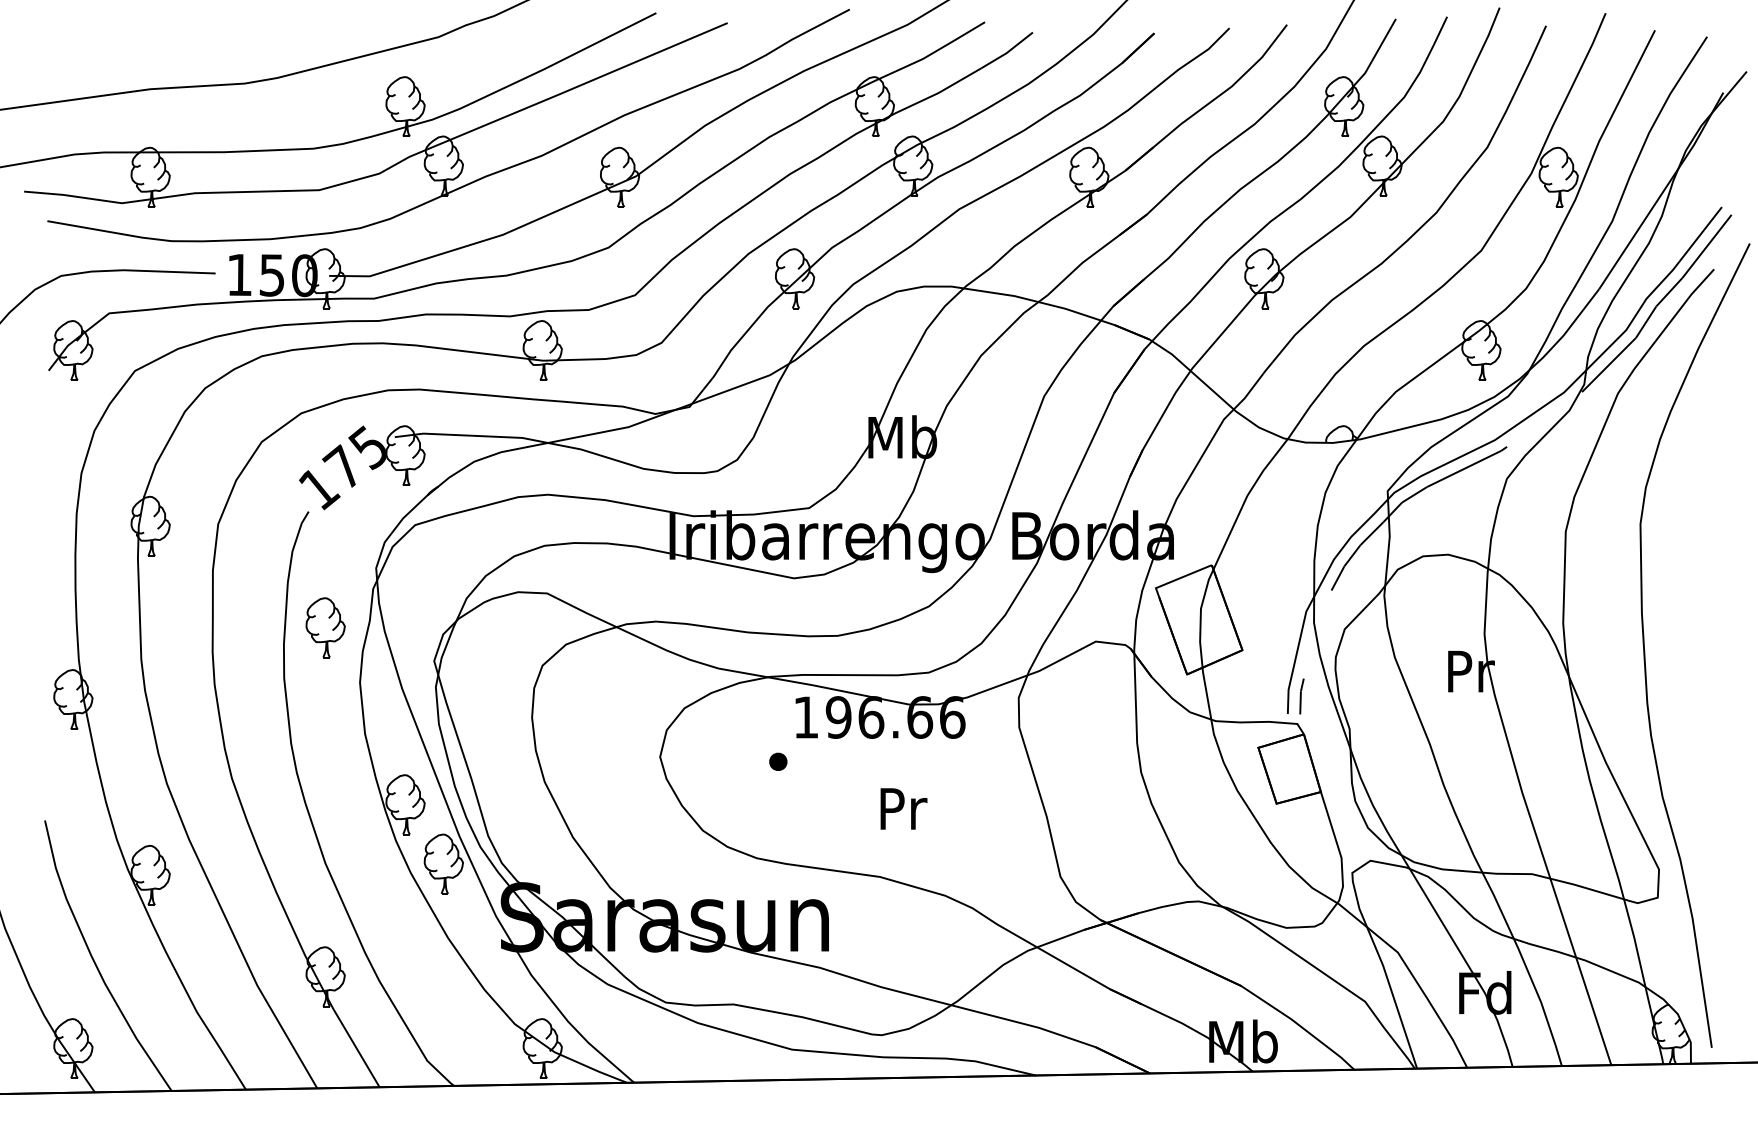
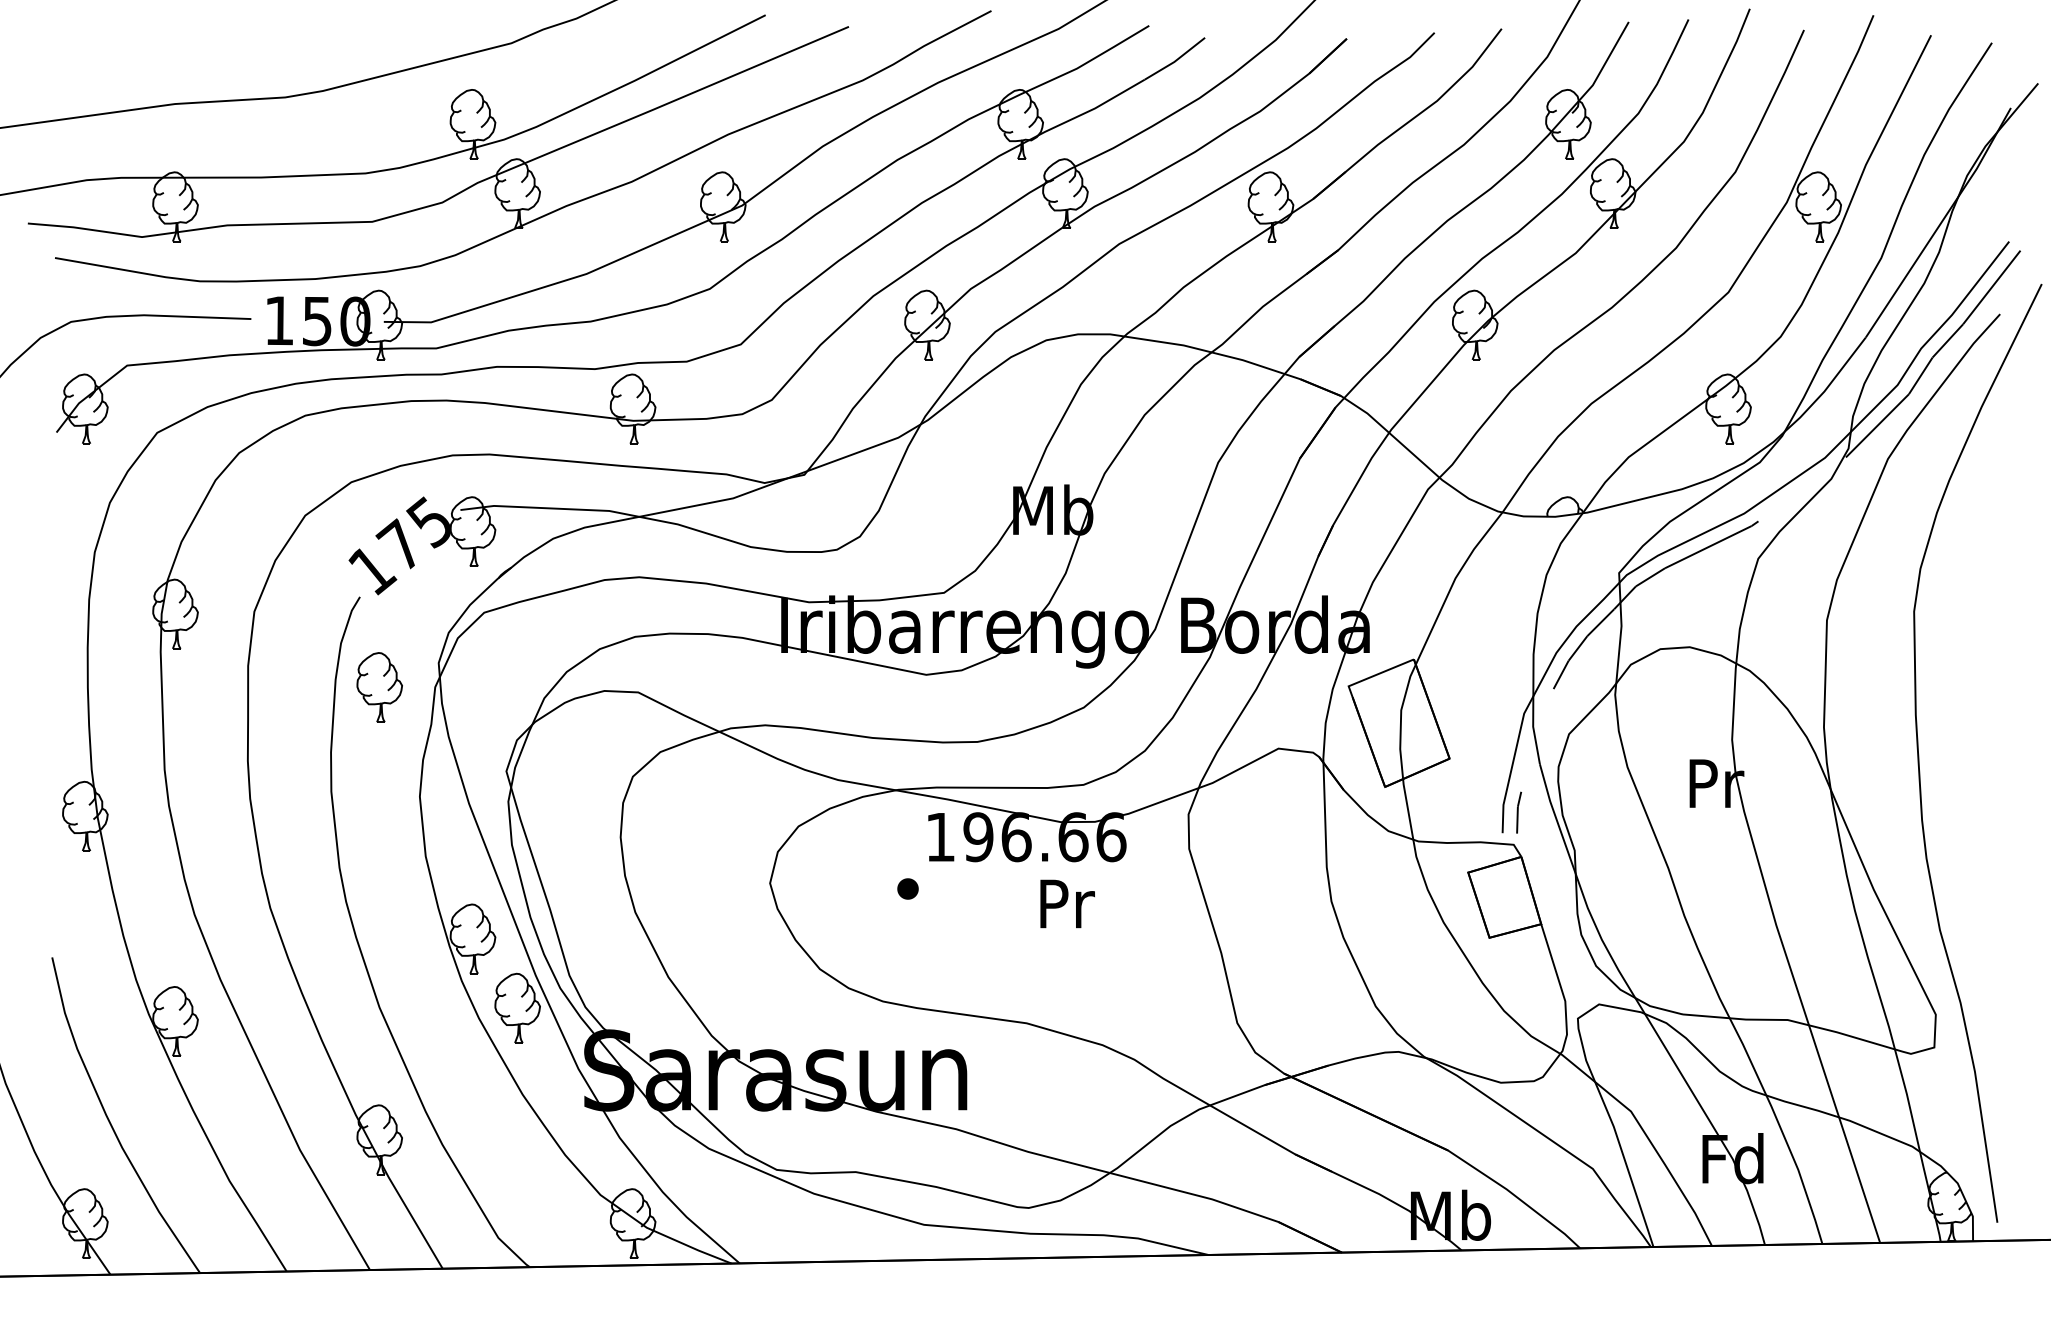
part: (325, 627) -> (379, 687), moved
text: (903, 808) -> (1067, 903), moved

